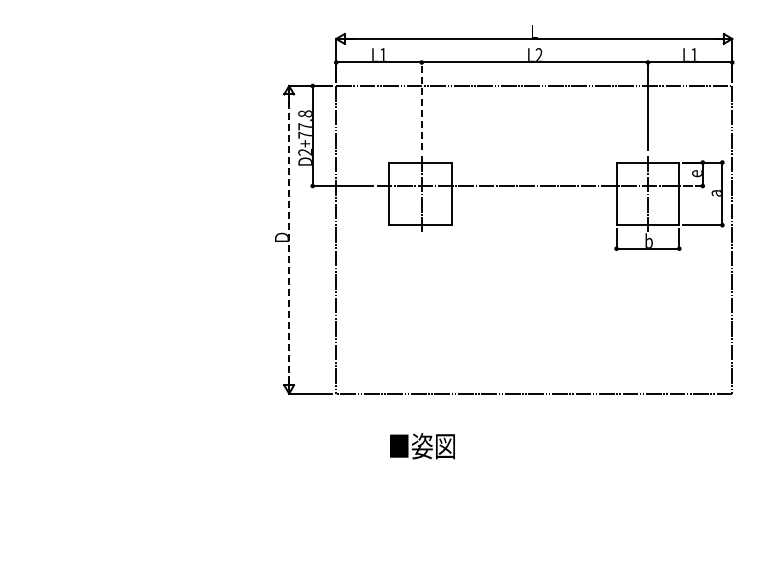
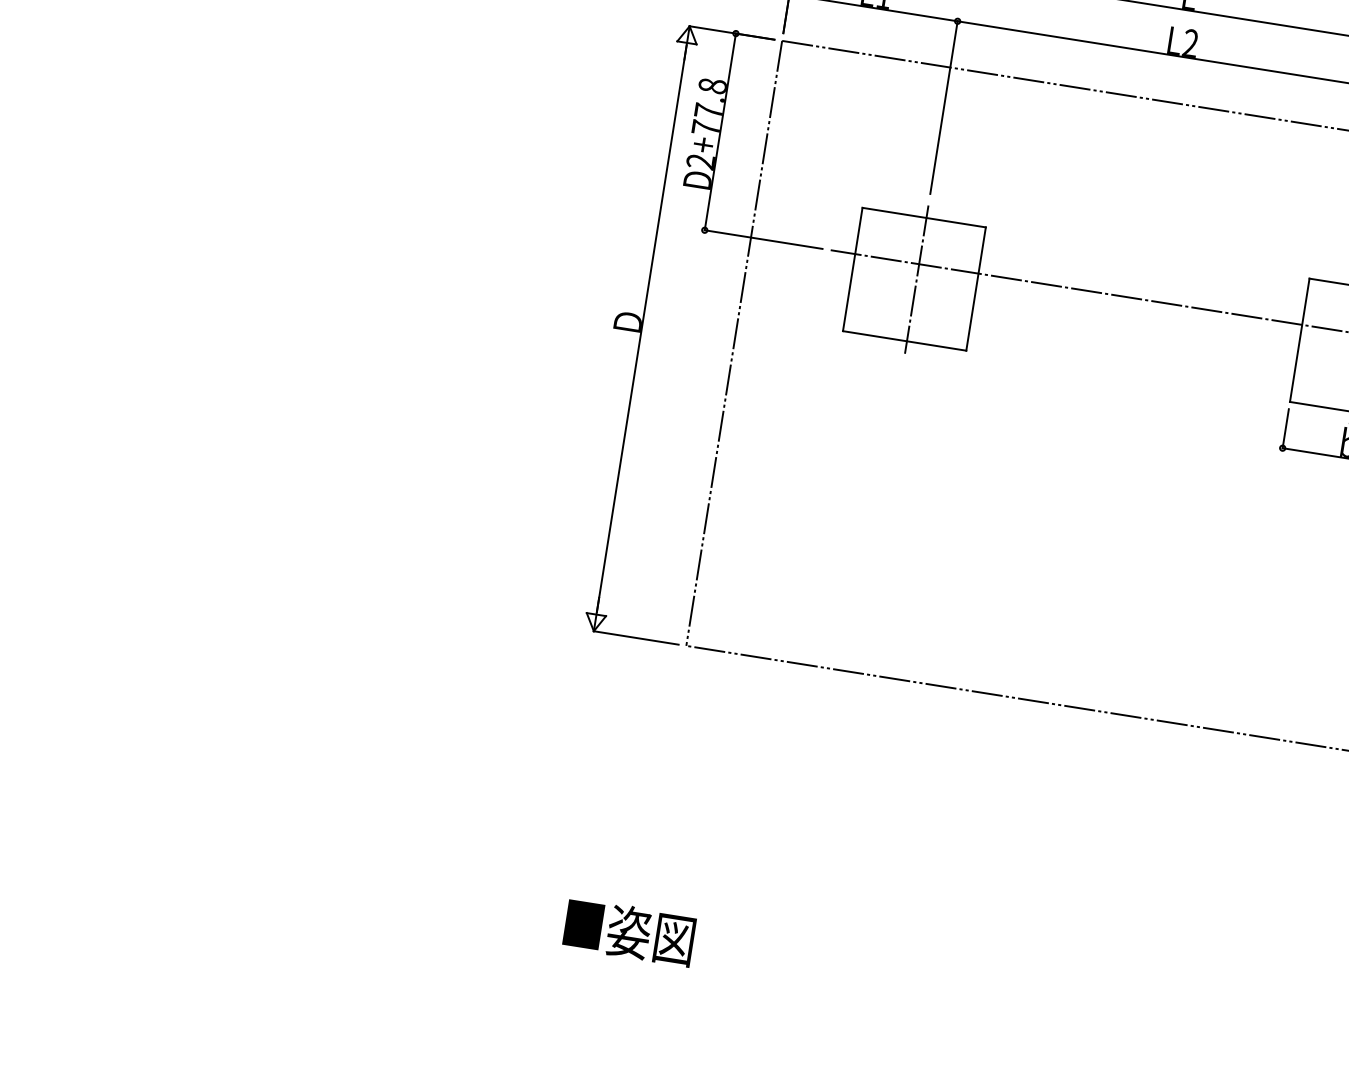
line: (421, 106) -> (943, 107), dashed -> solid
line: (289, 239) -> (642, 328), dashed -> solid
text: (422, 446) -> (629, 932), moved

